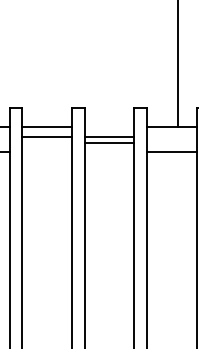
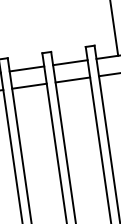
line: (47, 137) -> (29, 86), moved
line: (109, 137) -> (72, 80), moved
line: (109, 143) -> (70, 62), moved

